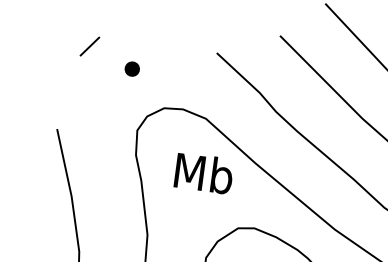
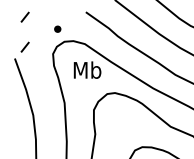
part: (131, 67) -> (57, 28), moved
line: (80, 106) -> (24, 46), added

